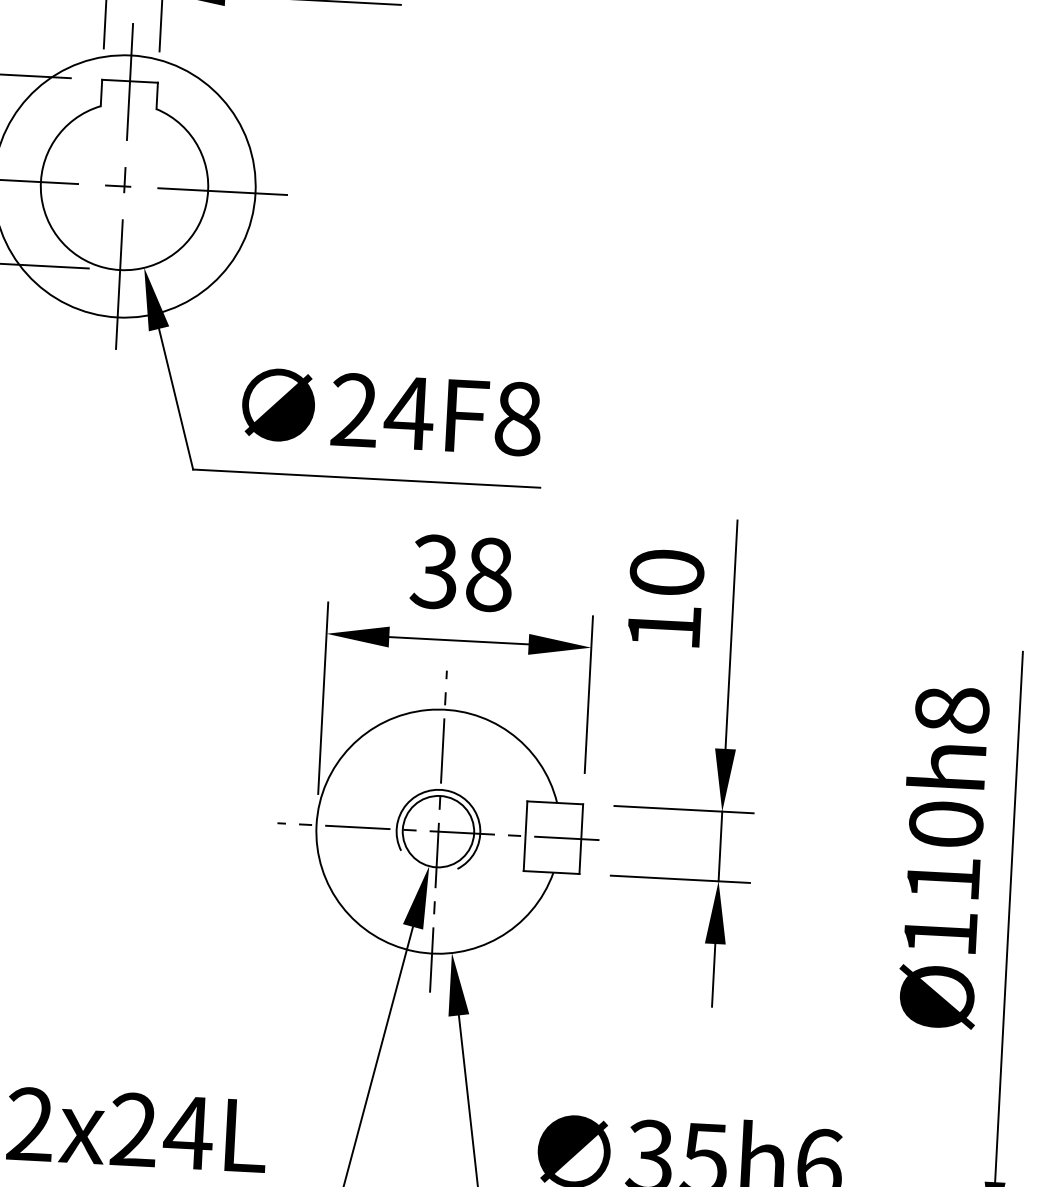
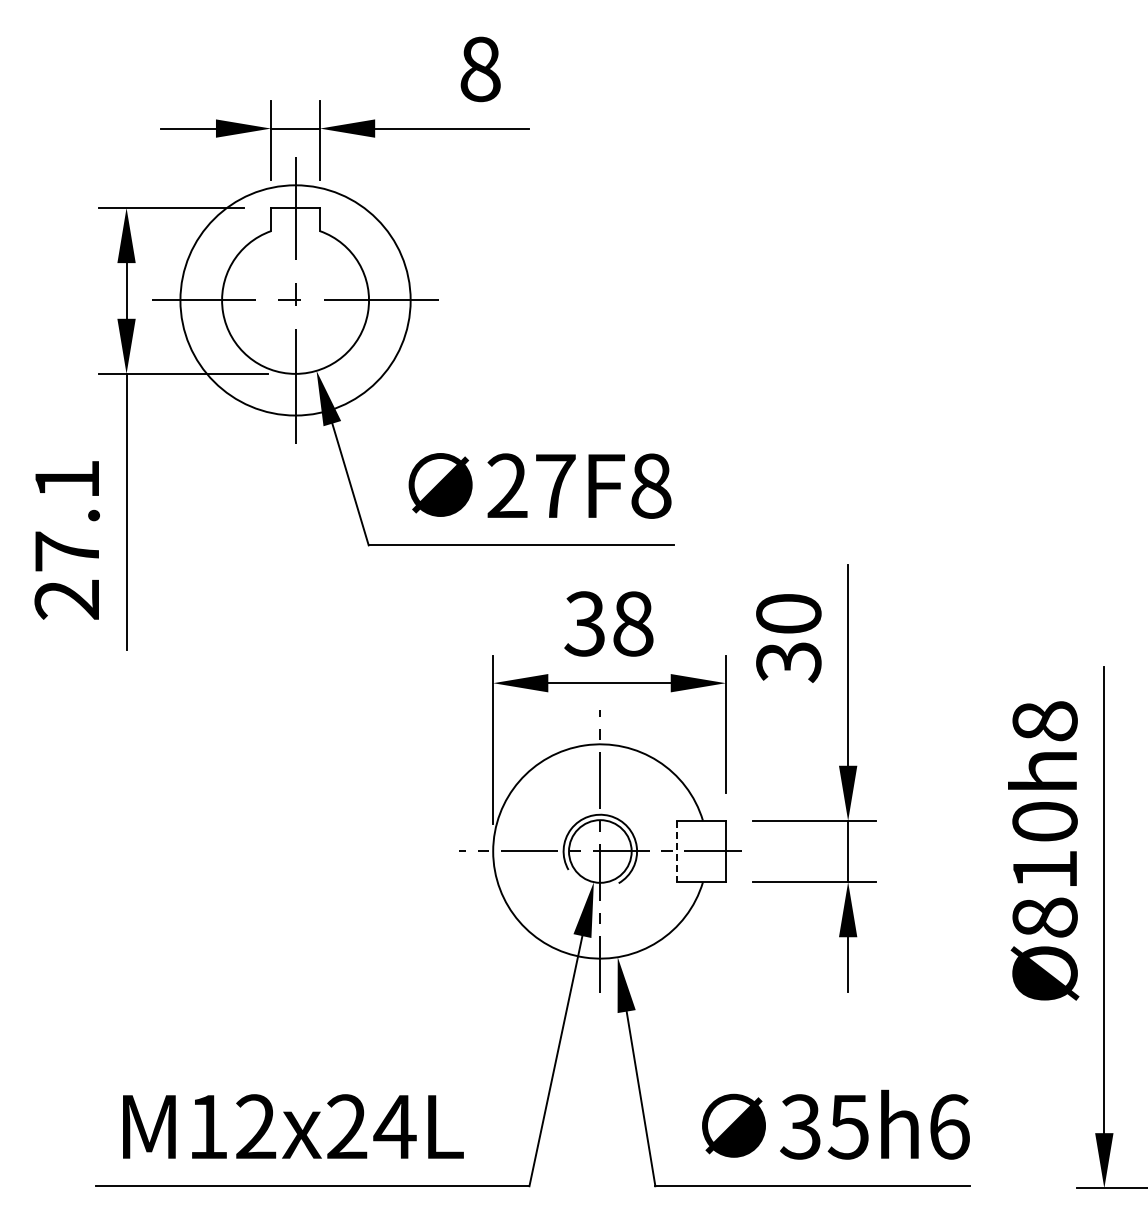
text: (409, 412) -> (555, 485), 24F8 -> 27F8
text: (663, 627) -> (788, 662), 10 -> 30
line: (525, 836) -> (676, 851), solid -> dashed
text: (939, 933) -> (1044, 917), Ø110h8 -> Ø810h8

